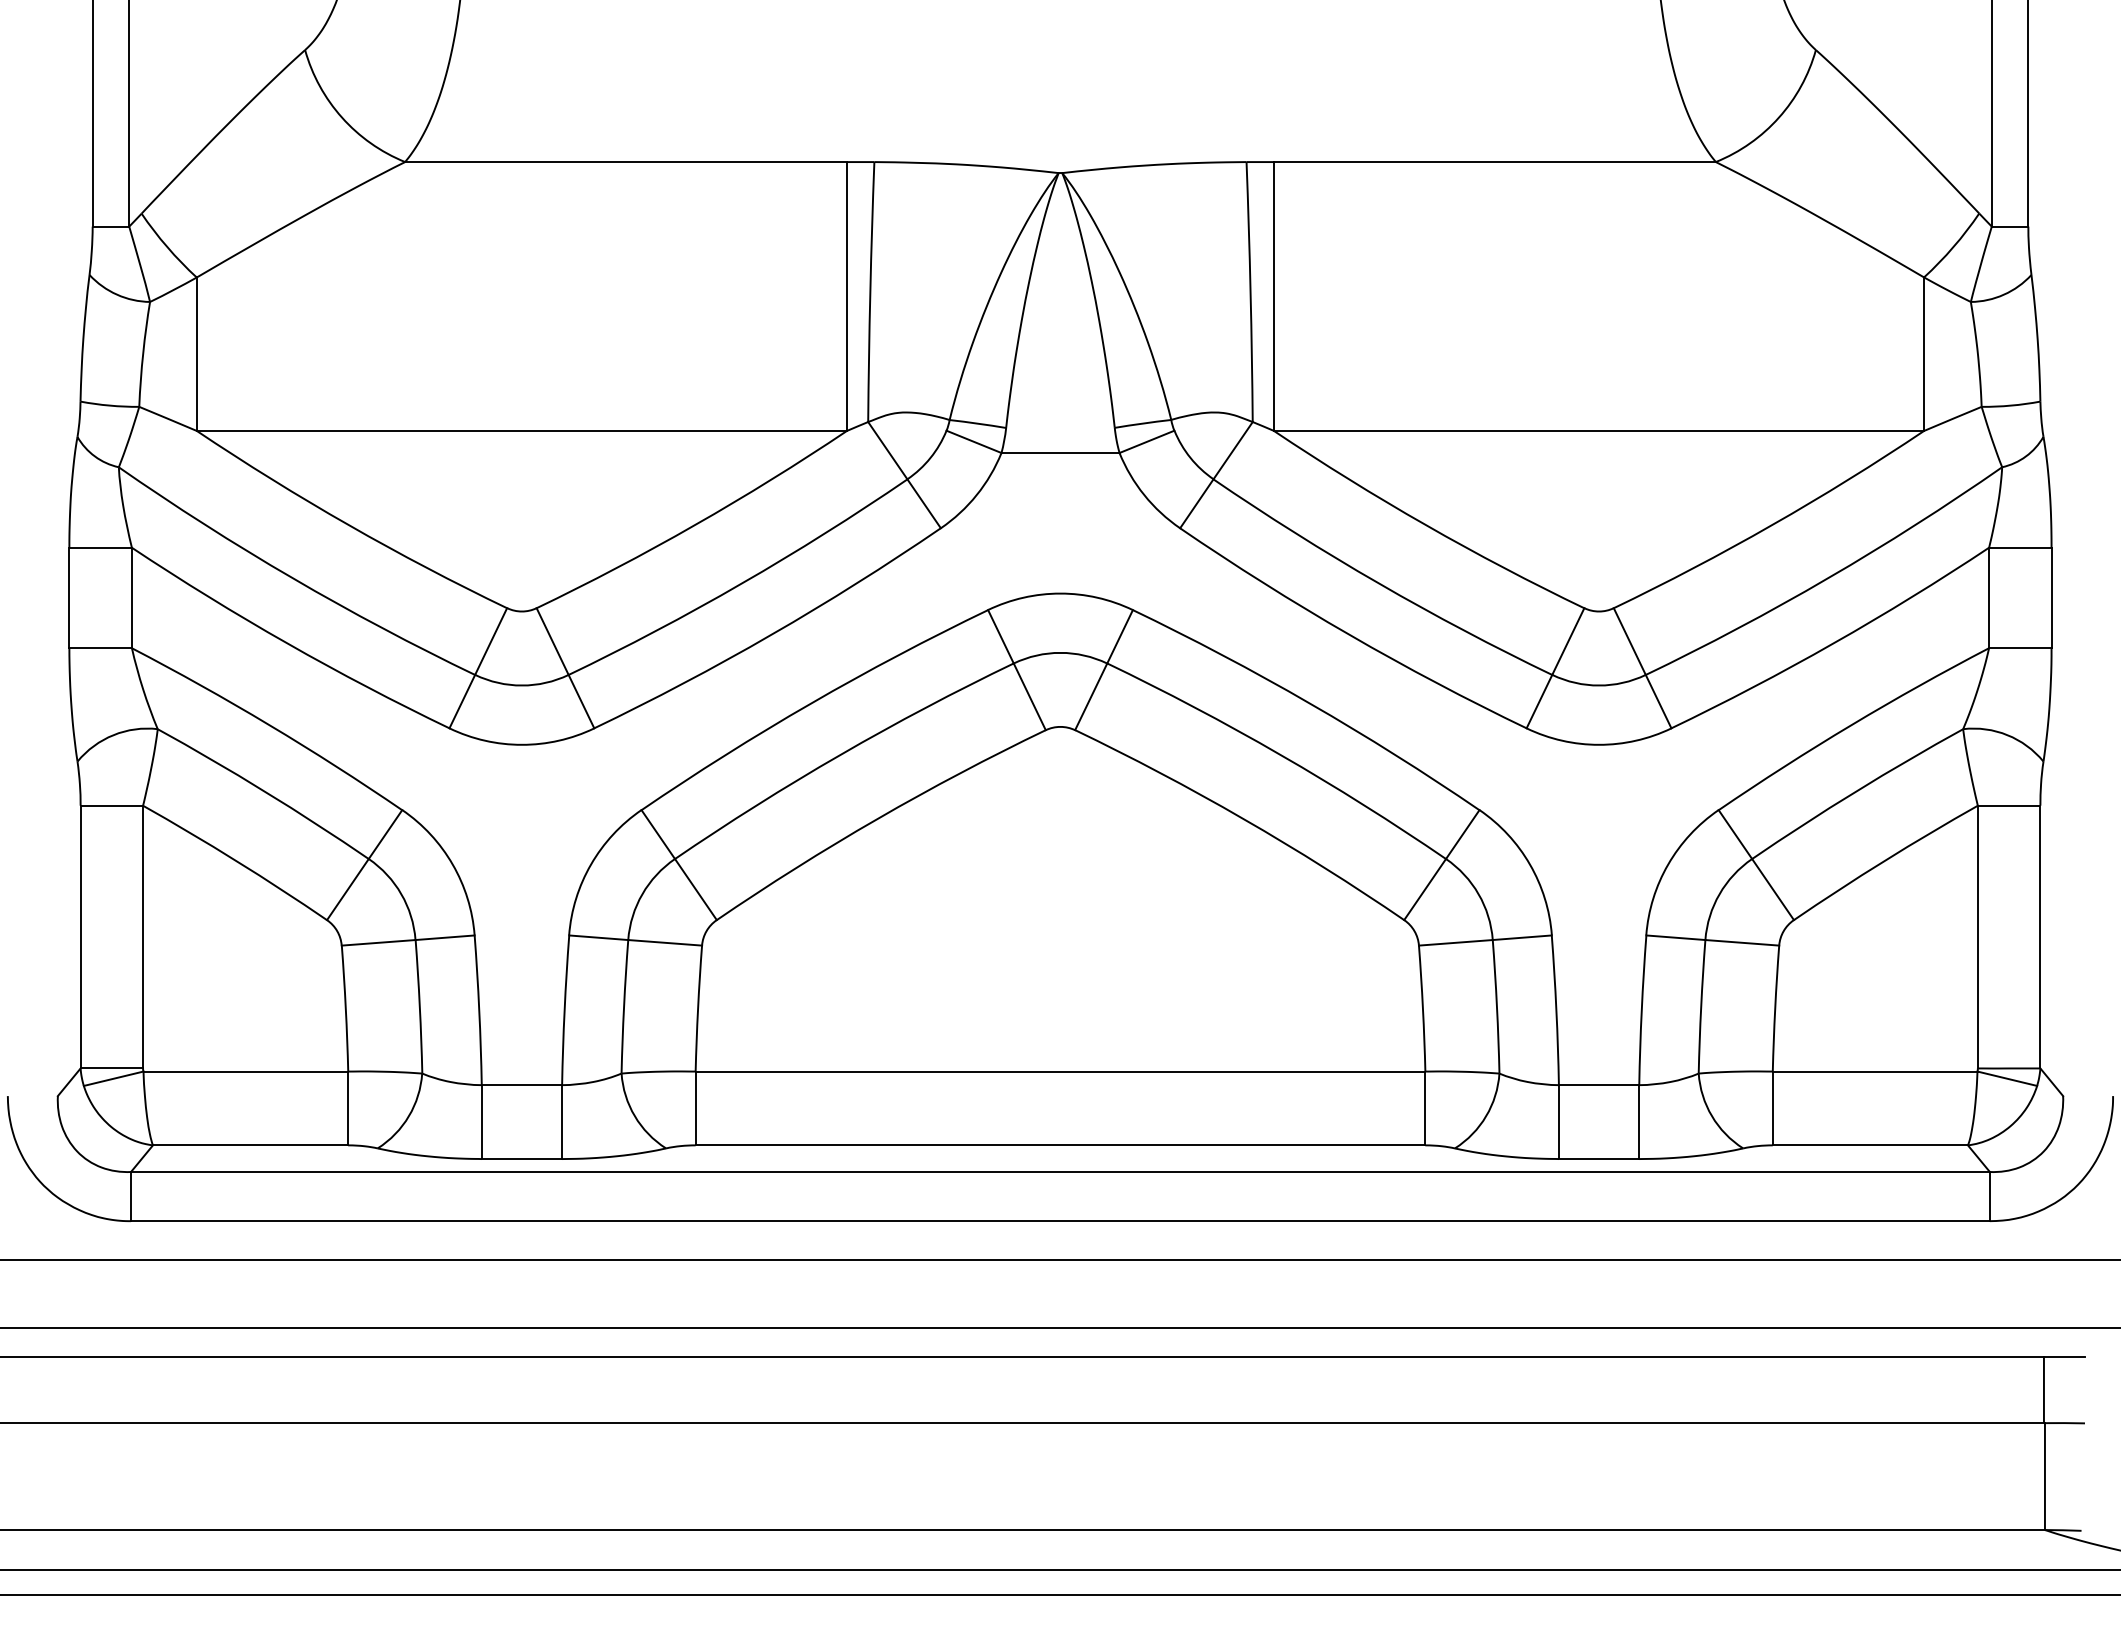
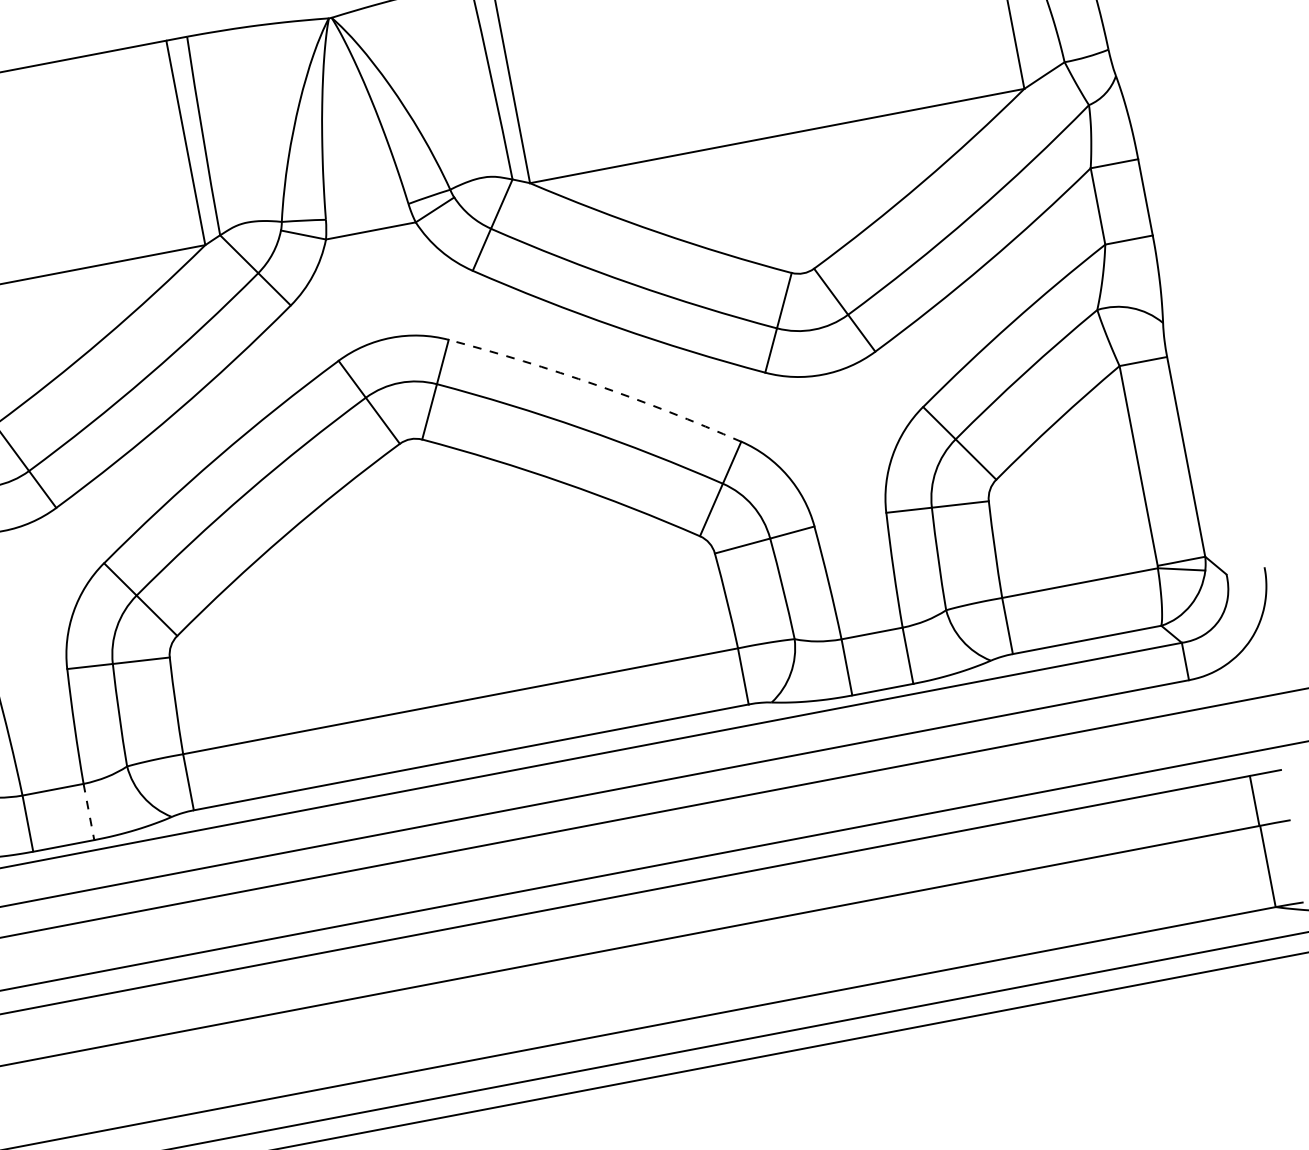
arc: (1309, 703) -> (596, 385), solid -> dashed
line: (562, 1122) -> (89, 812), solid -> dashed

